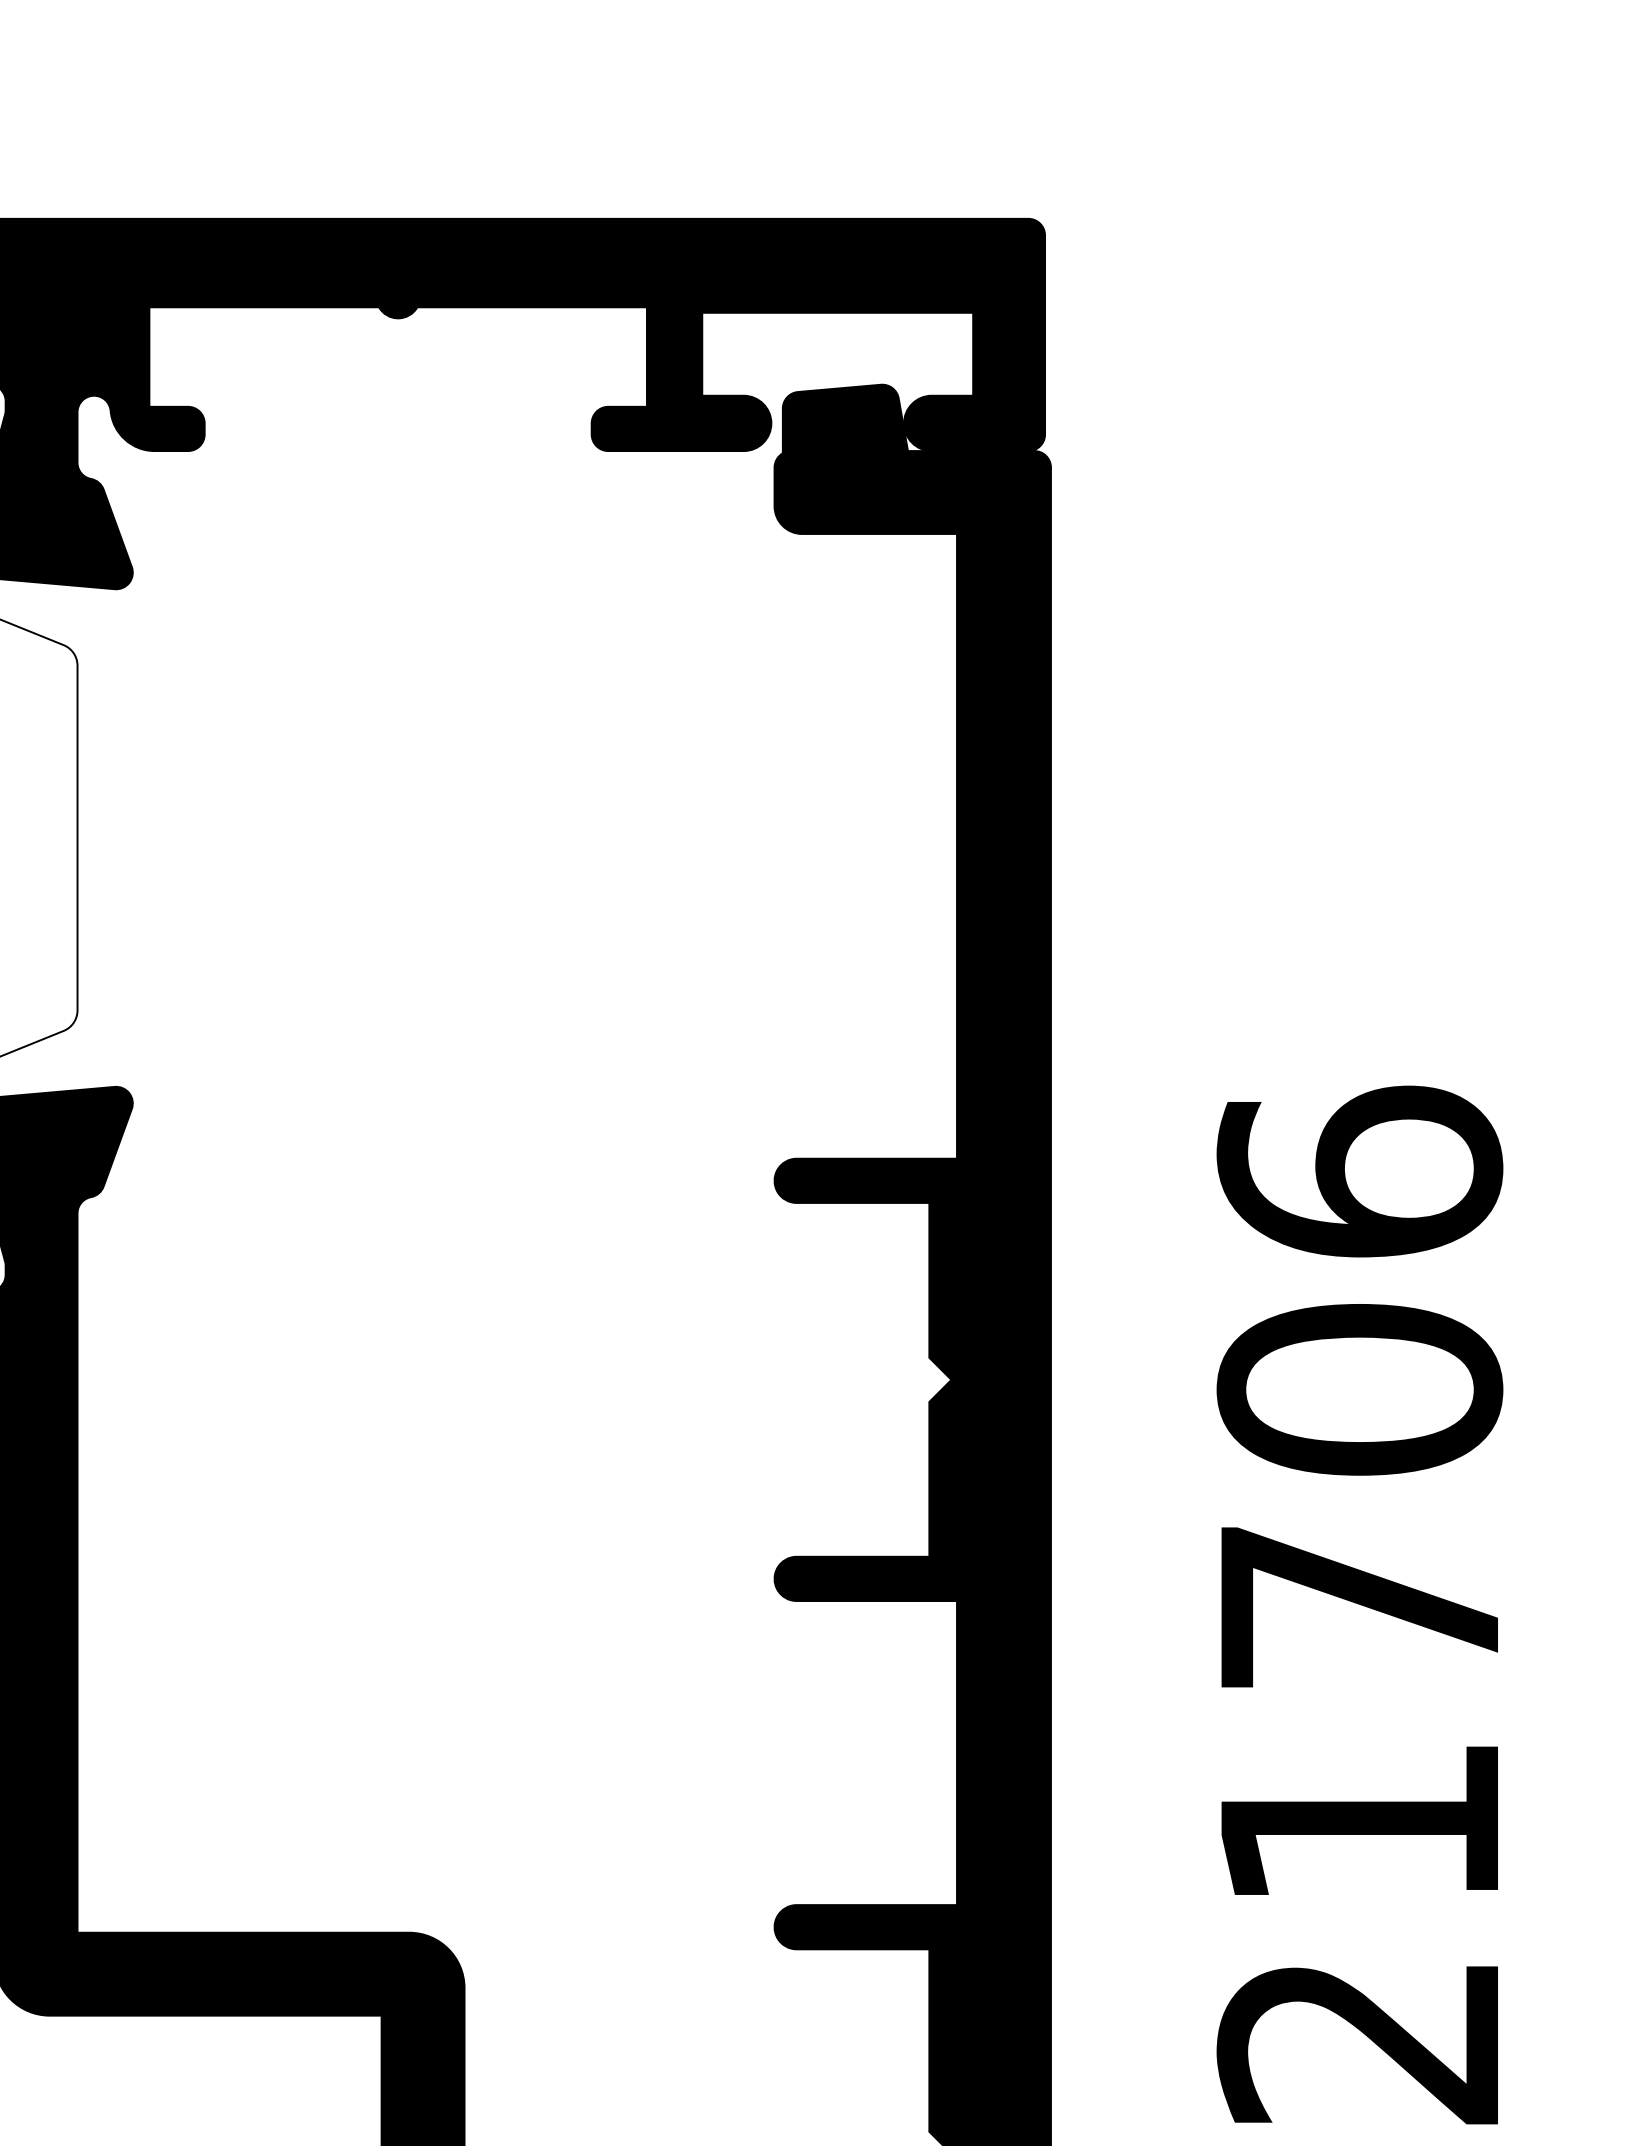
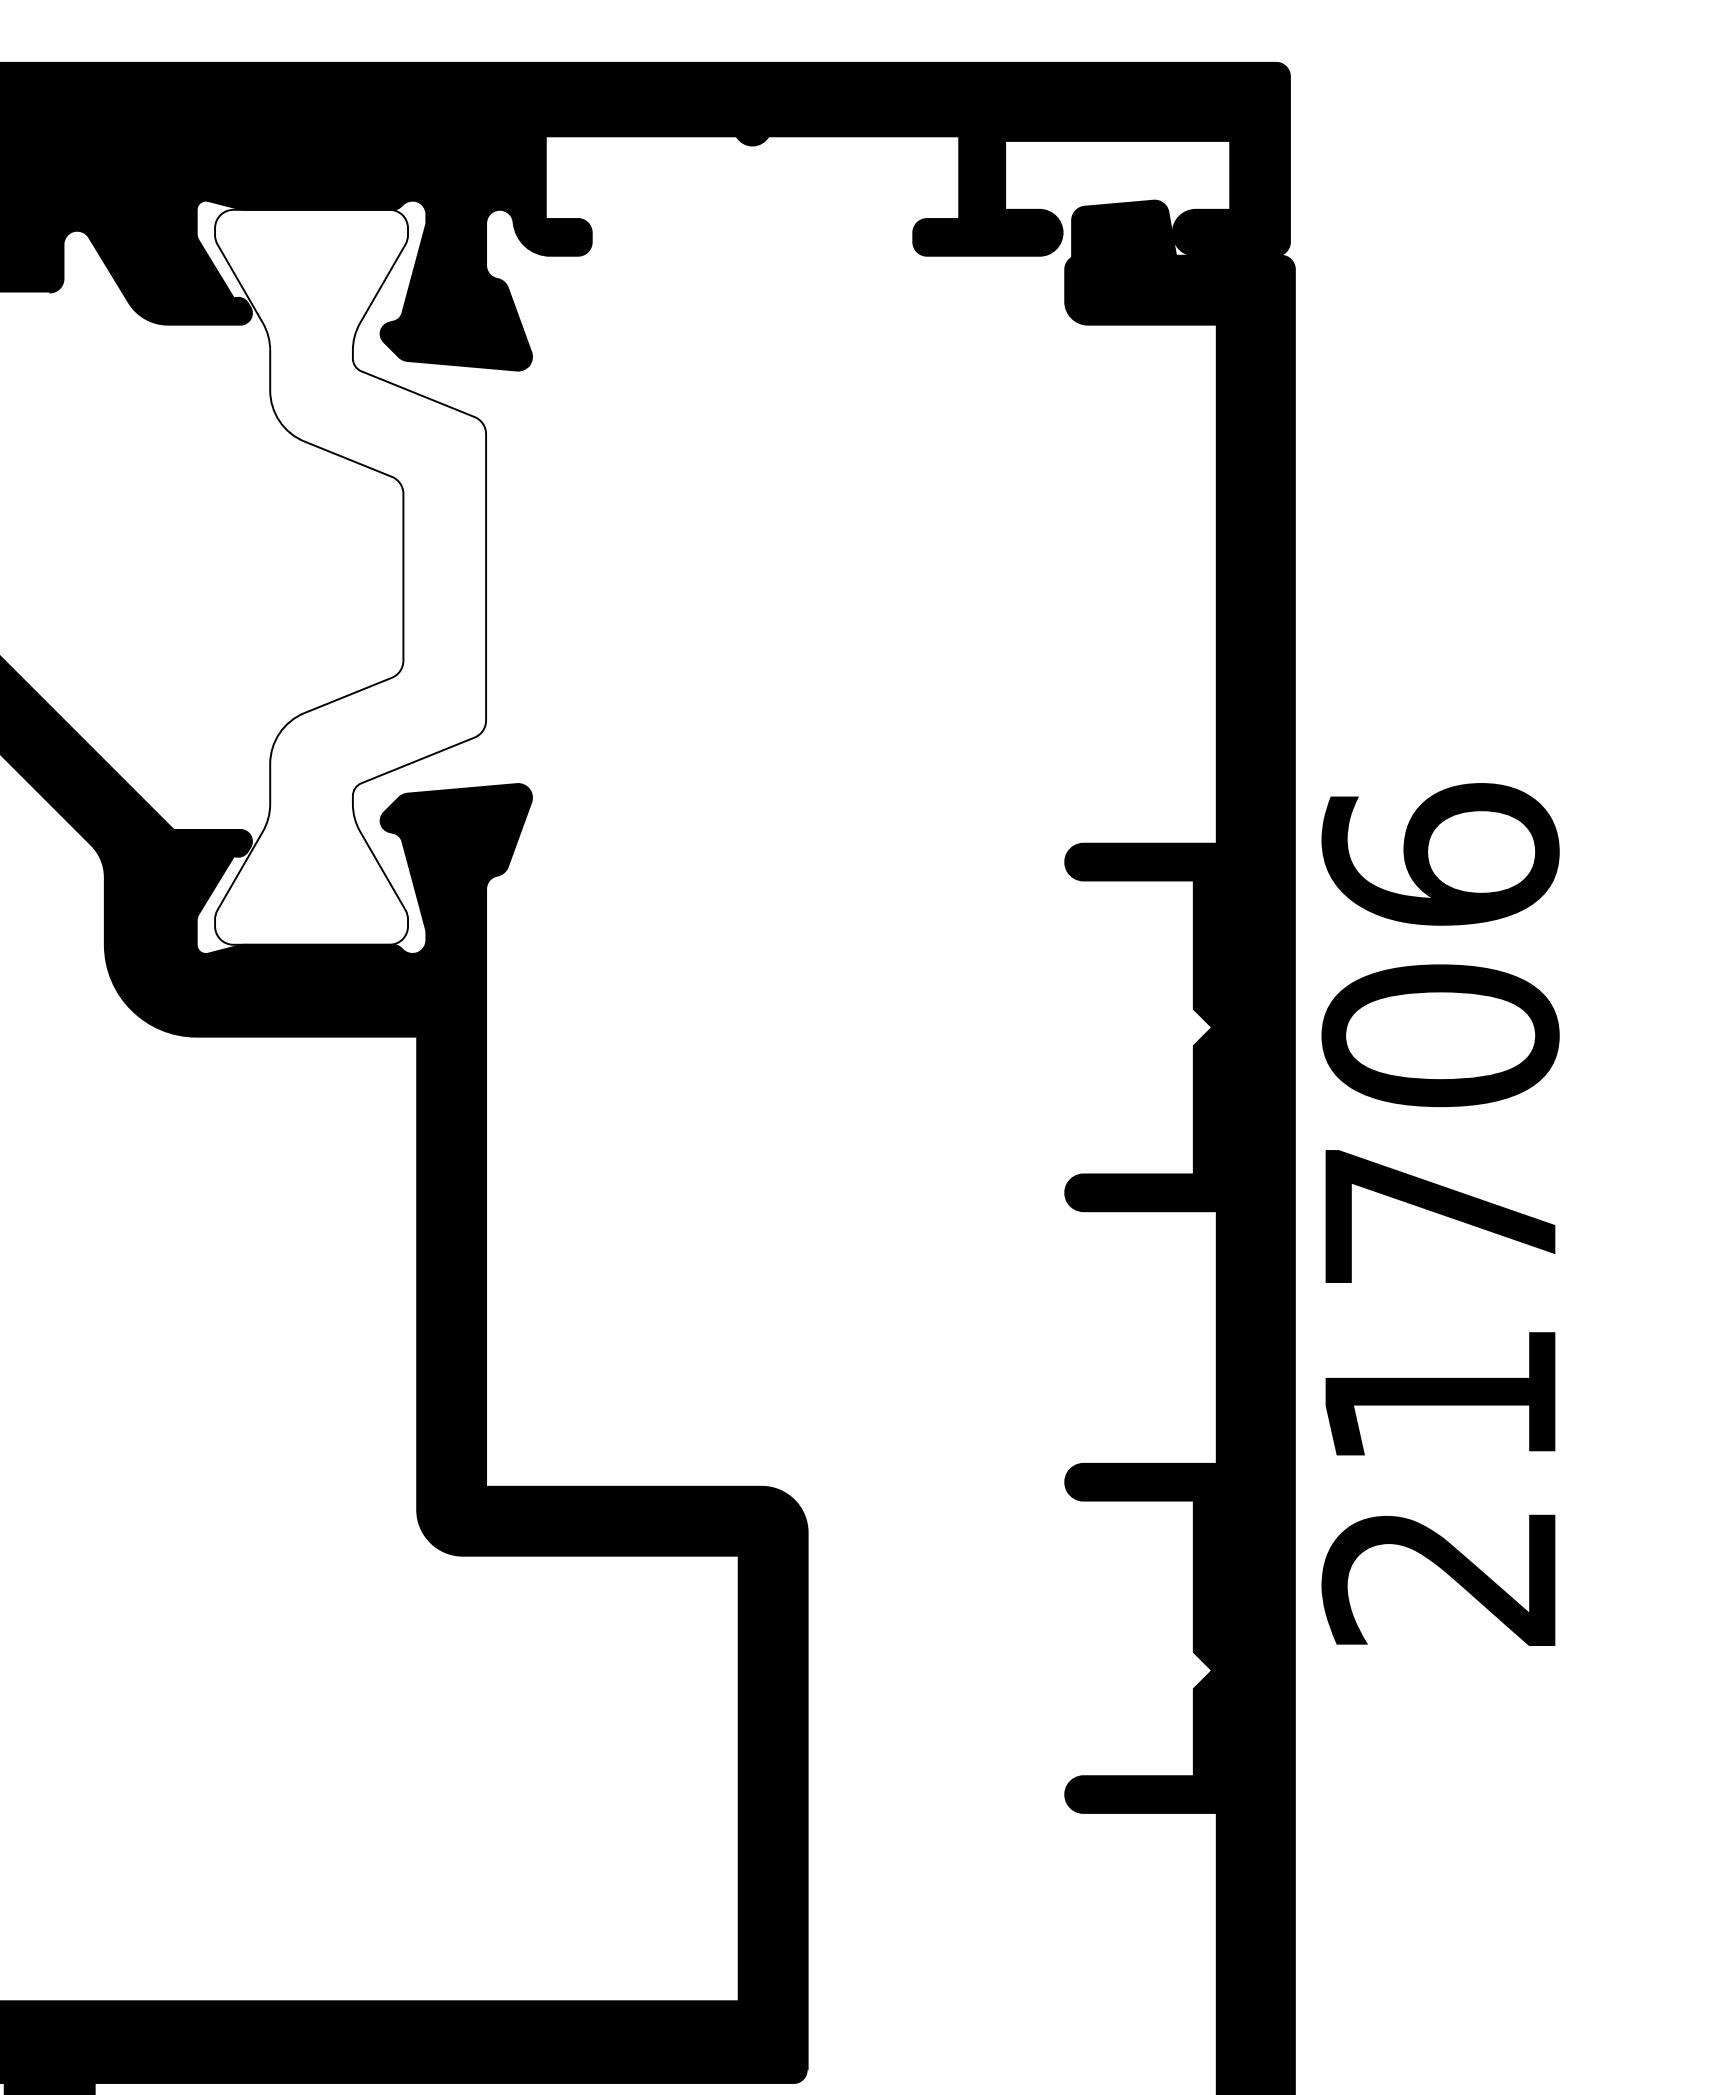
text: (1359, 1604) -> (1440, 1214), moved

